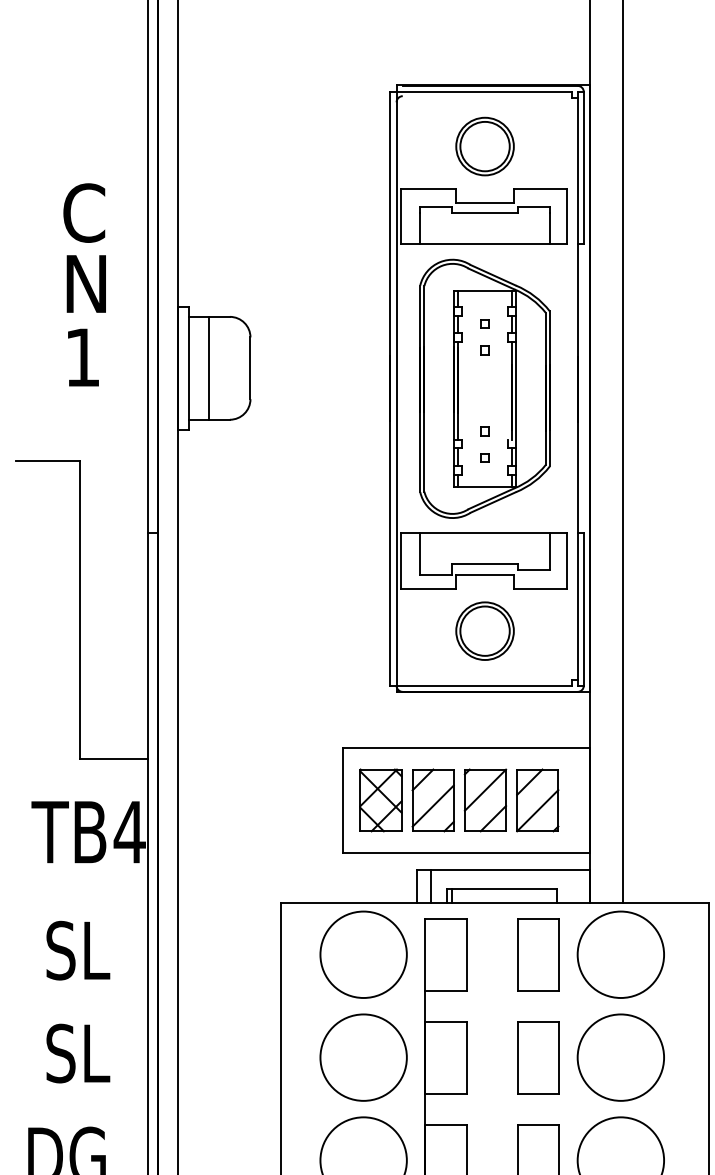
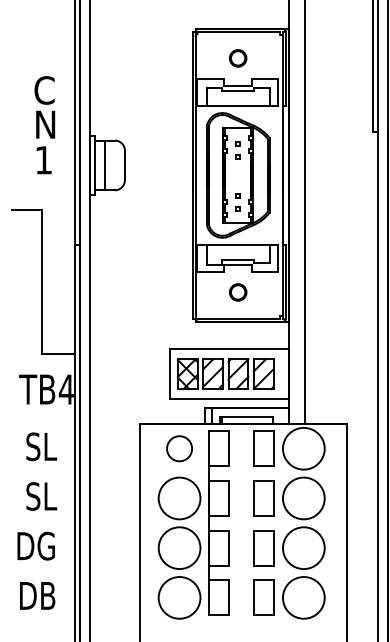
part: (483, 146) -> (237, 58), size x0.6
part: (483, 631) -> (237, 292), size x0.6
circle: (363, 954) -> (179, 448), size x0.6

